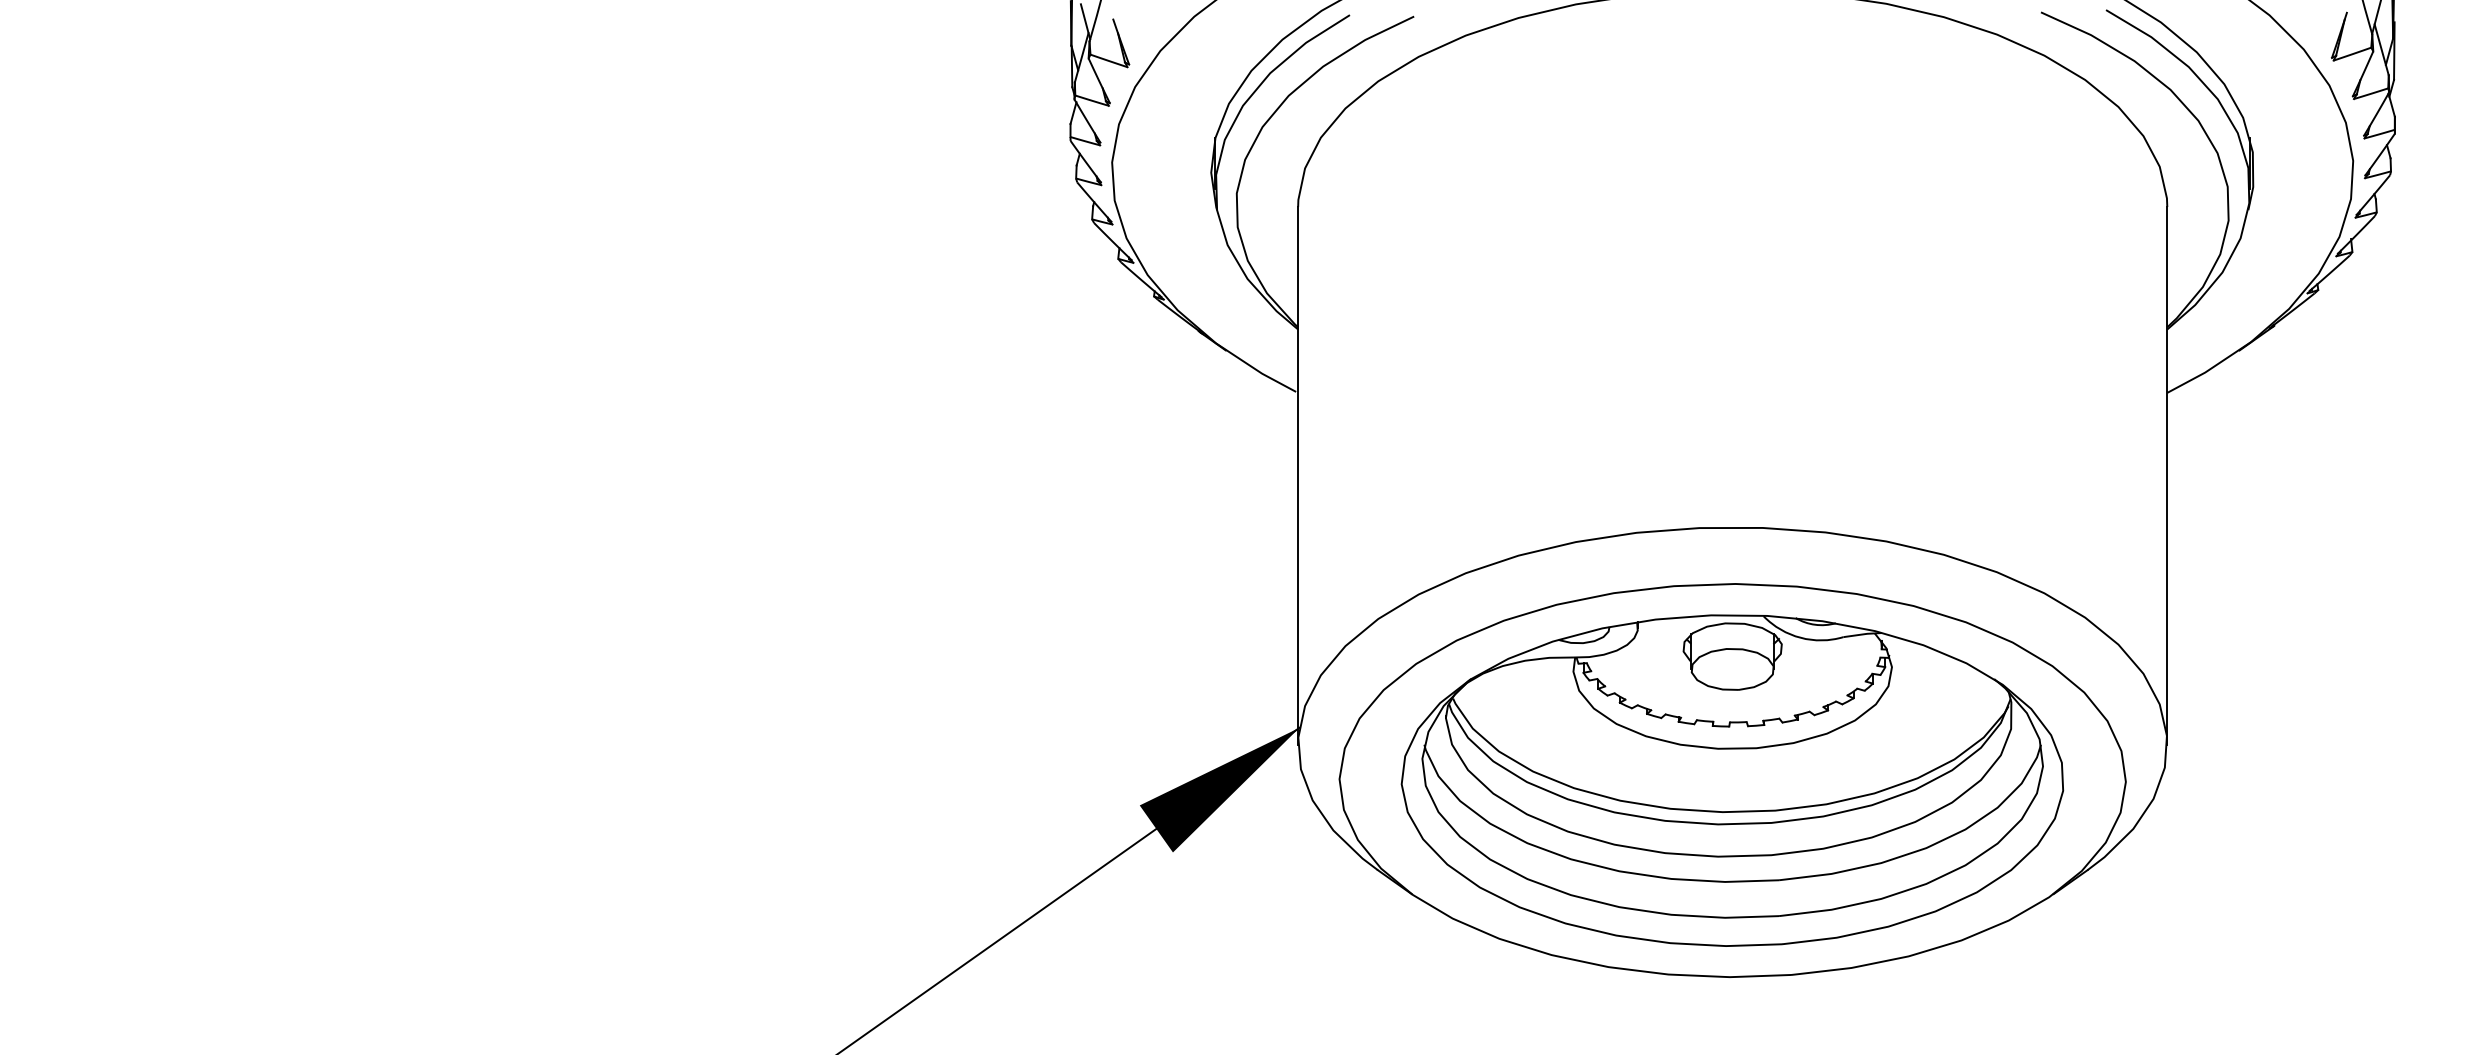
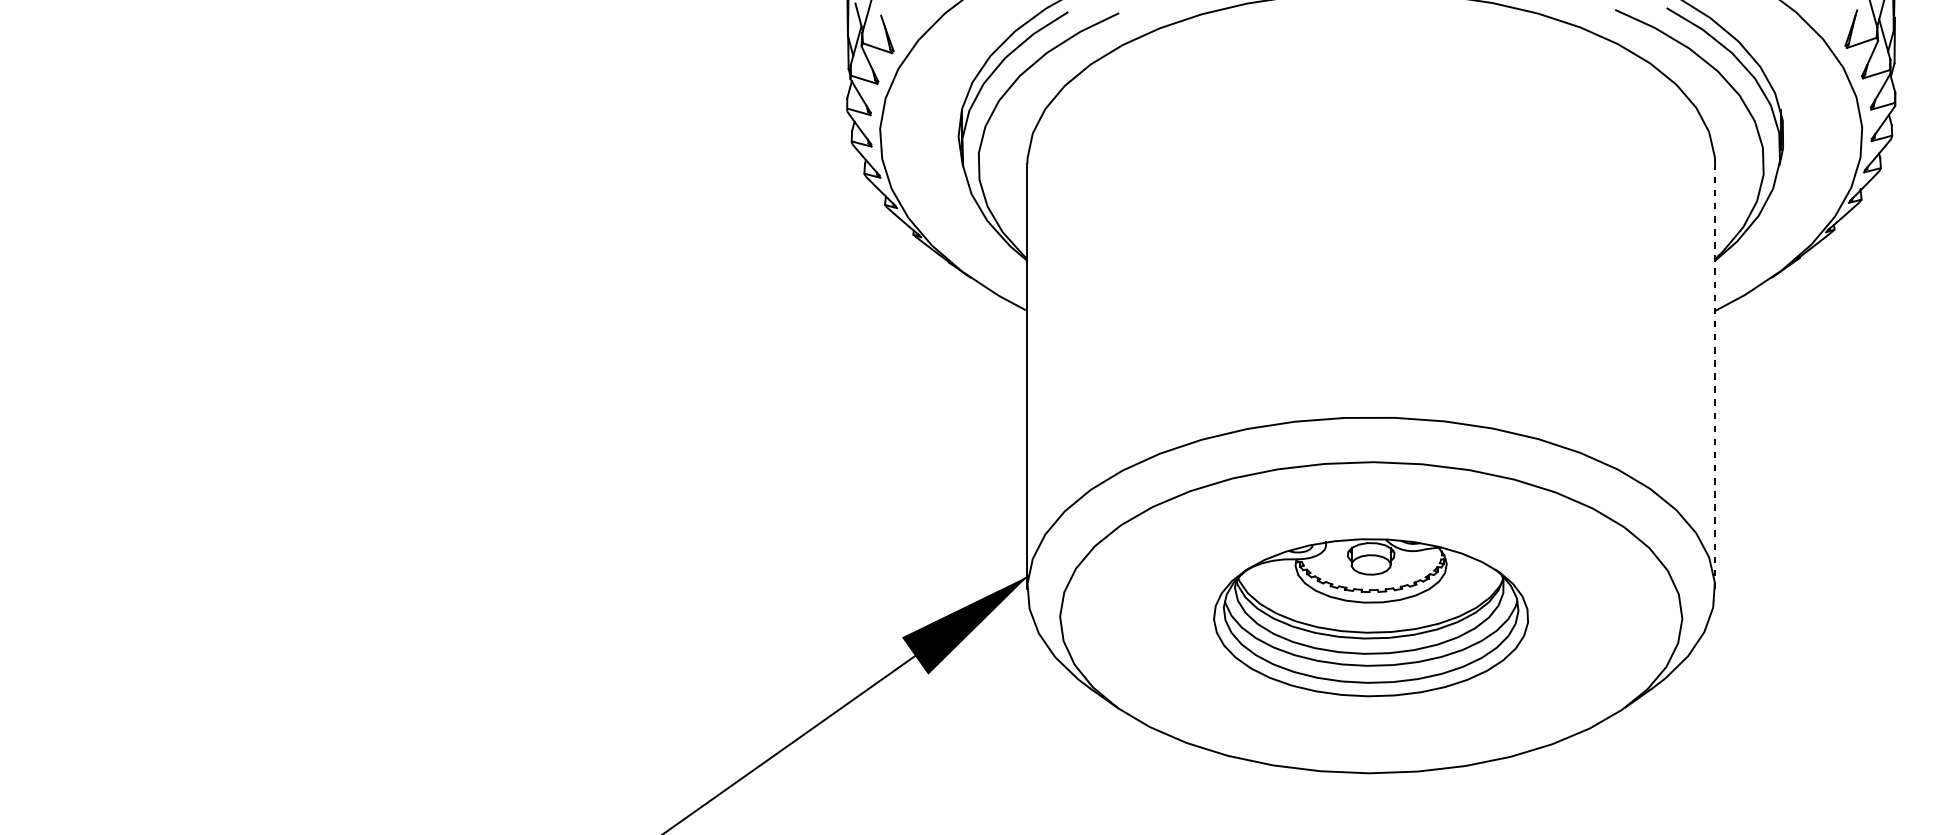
line: (2167, 475) -> (1715, 376), solid -> dashed
part: (1732, 780) -> (1371, 617), size x0.6

